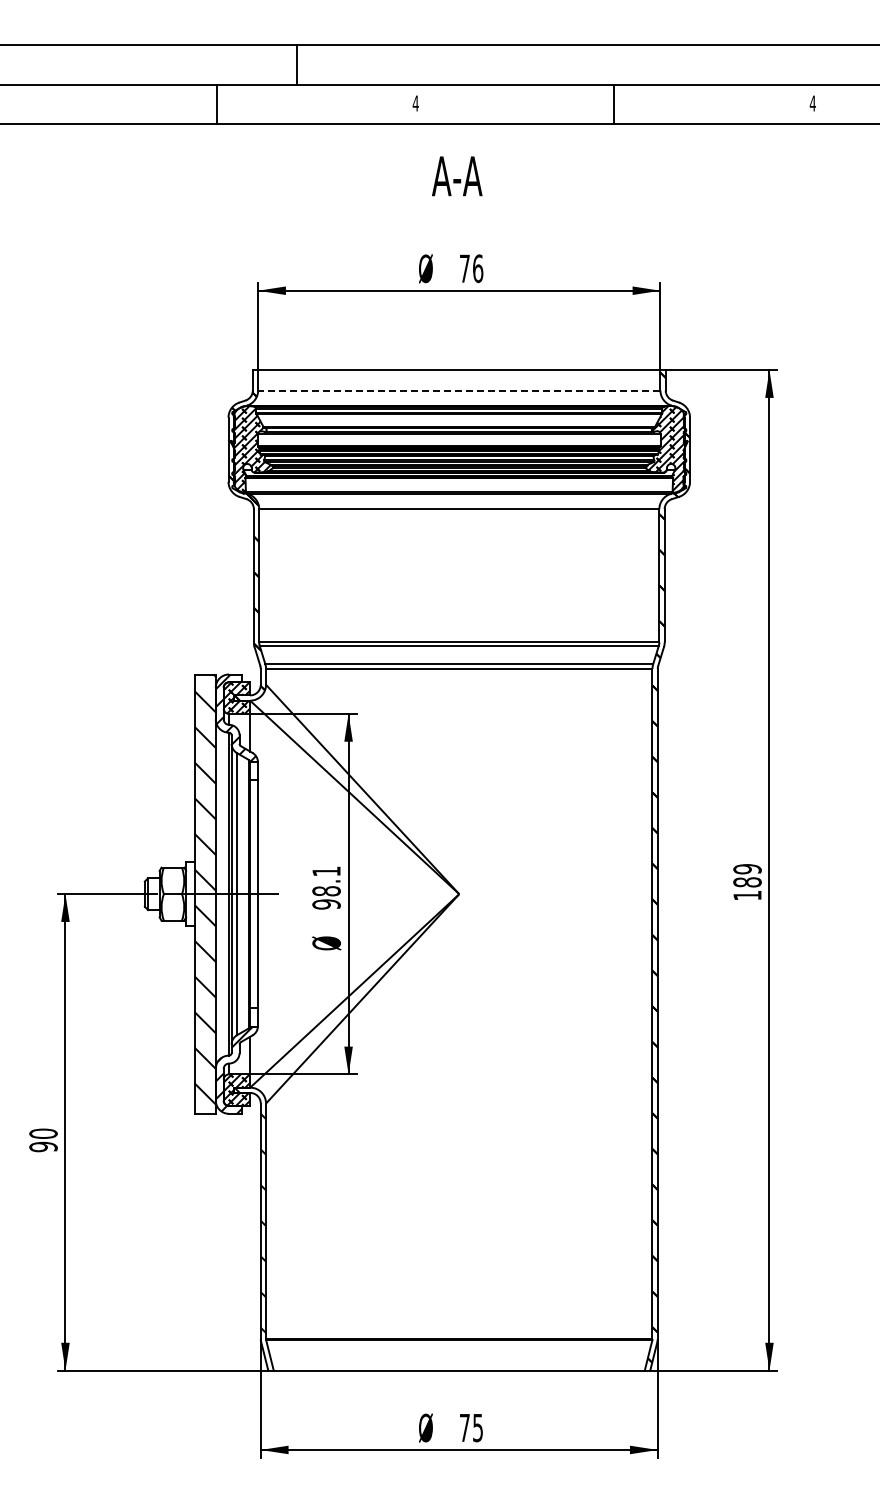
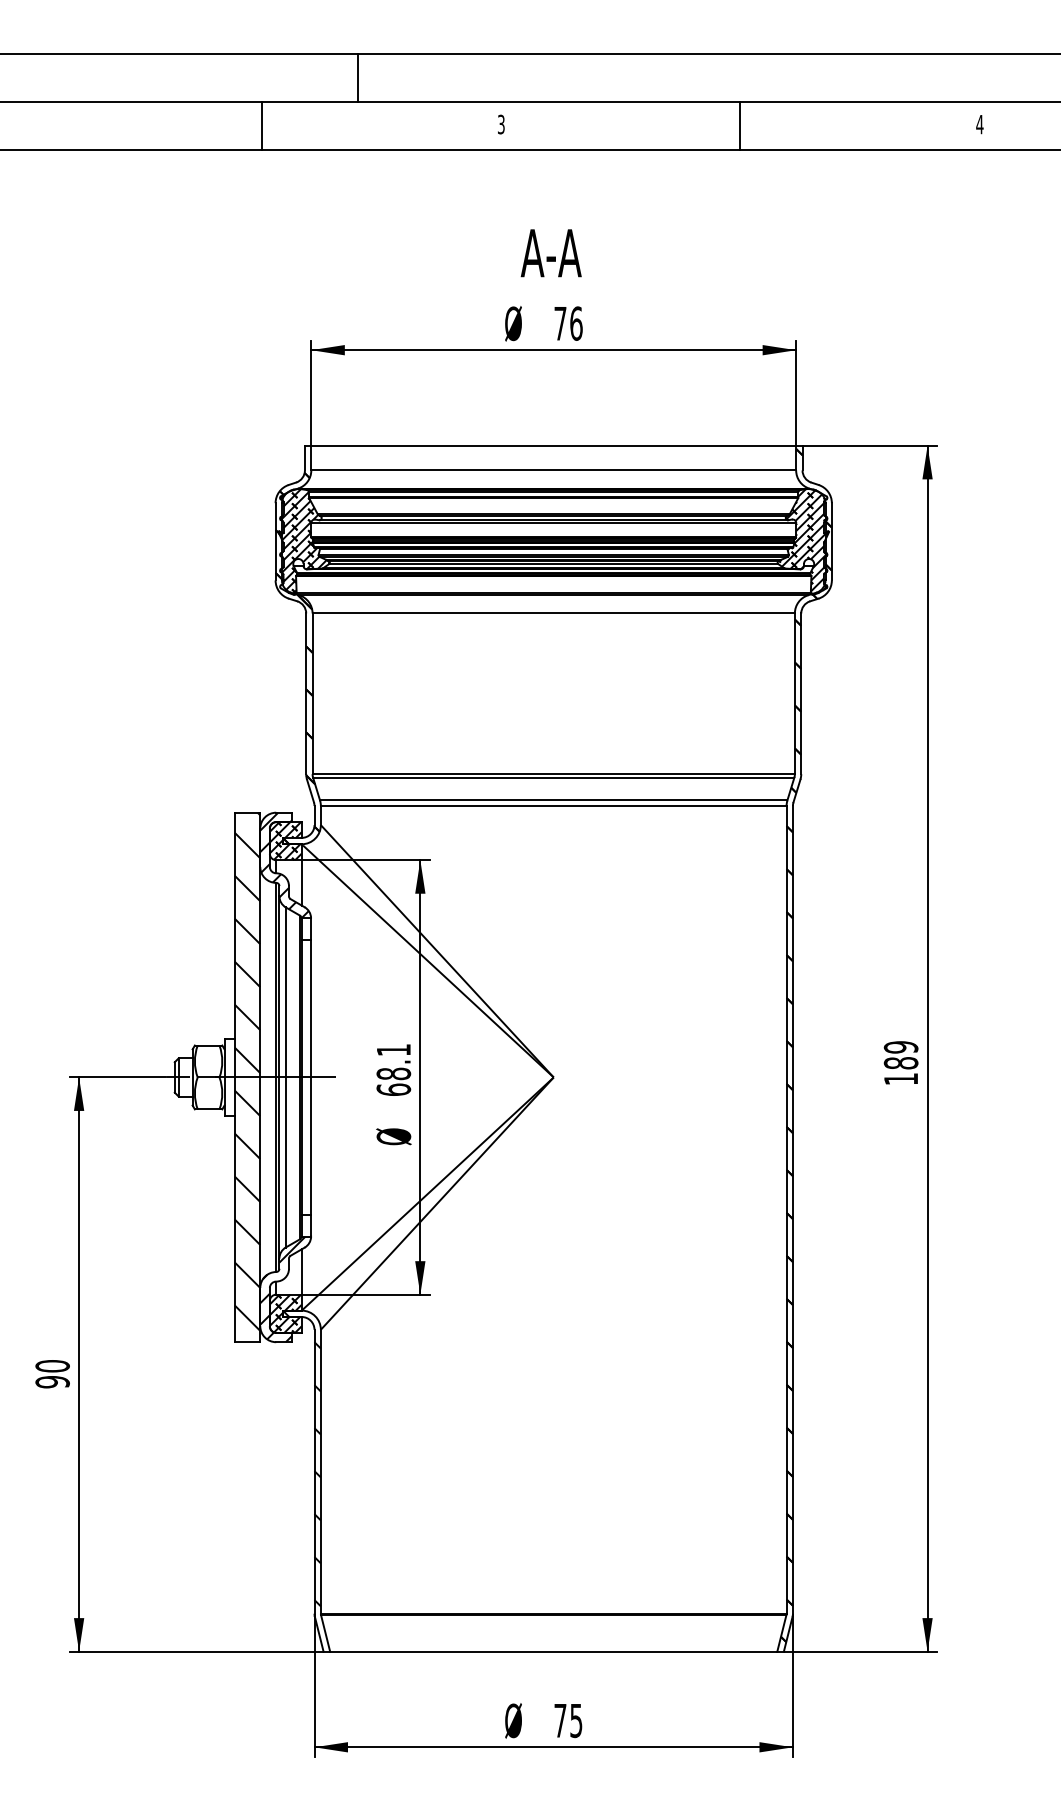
text: (415, 103) -> (500, 124), 4 -> 3
text: (457, 176) -> (551, 253), moved
line: (458, 390) -> (552, 470), dashed -> solid
text: (326, 904) -> (393, 1089), 98.1 -> 68.1

